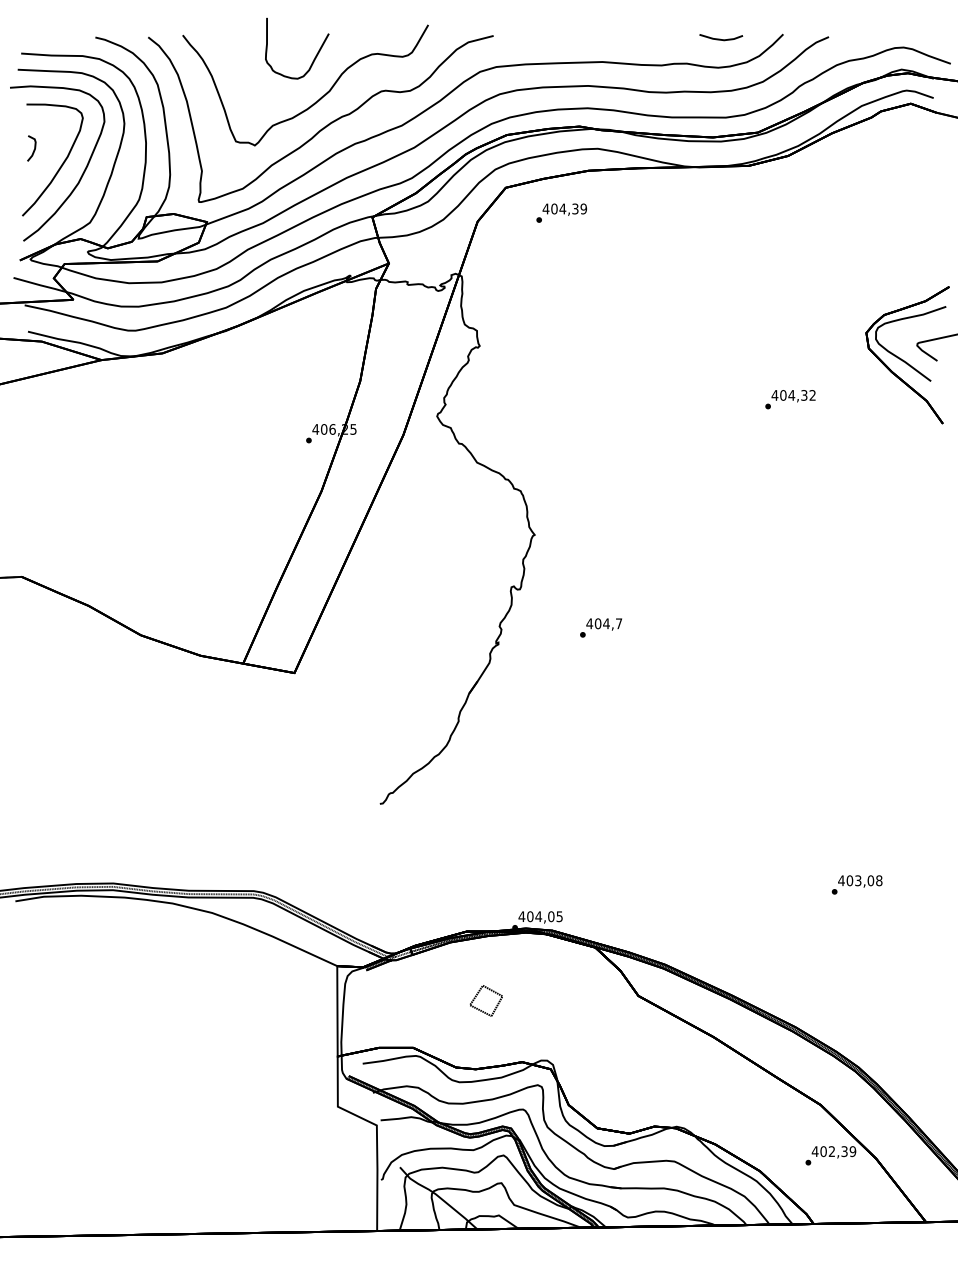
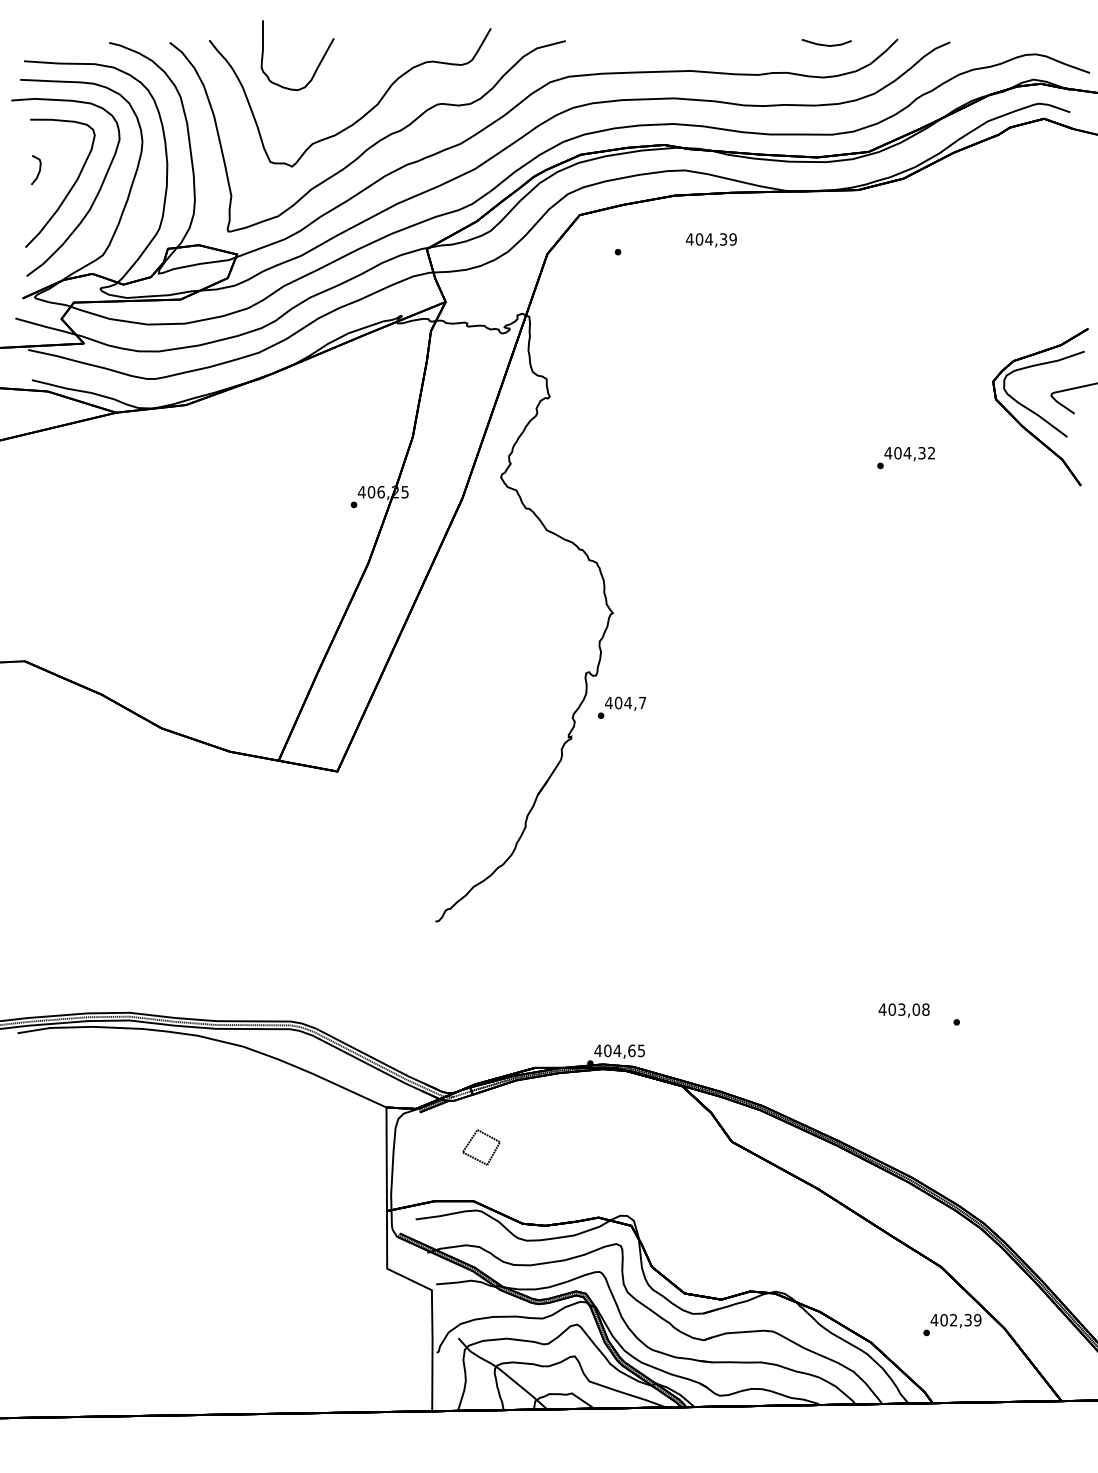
part: (313, 58) -> (316, 67), moved
text: (564, 209) -> (710, 240), moved
text: (600, 627) -> (621, 707), moved
text: (859, 881) -> (903, 1010), moved
text: (550, 916) -> (631, 1050), 404,05 -> 404,65
part: (486, 1000) -> (481, 1147), moved

